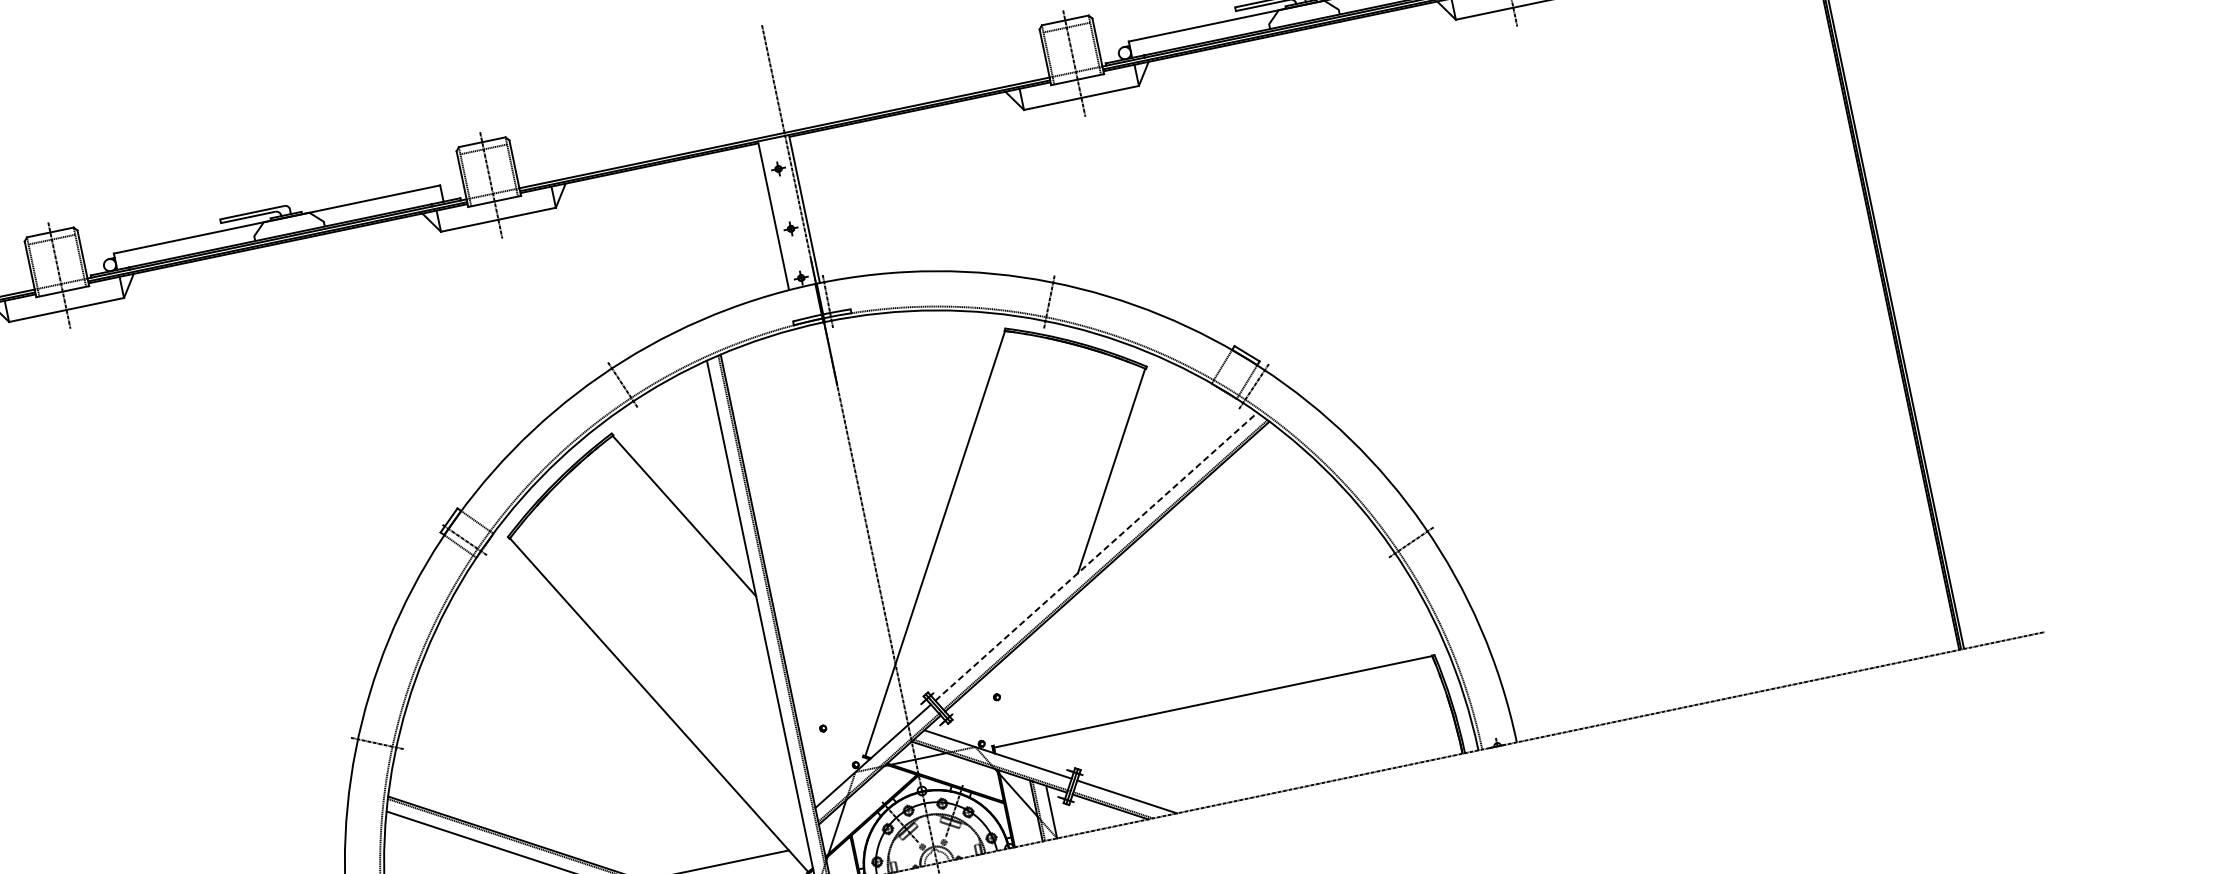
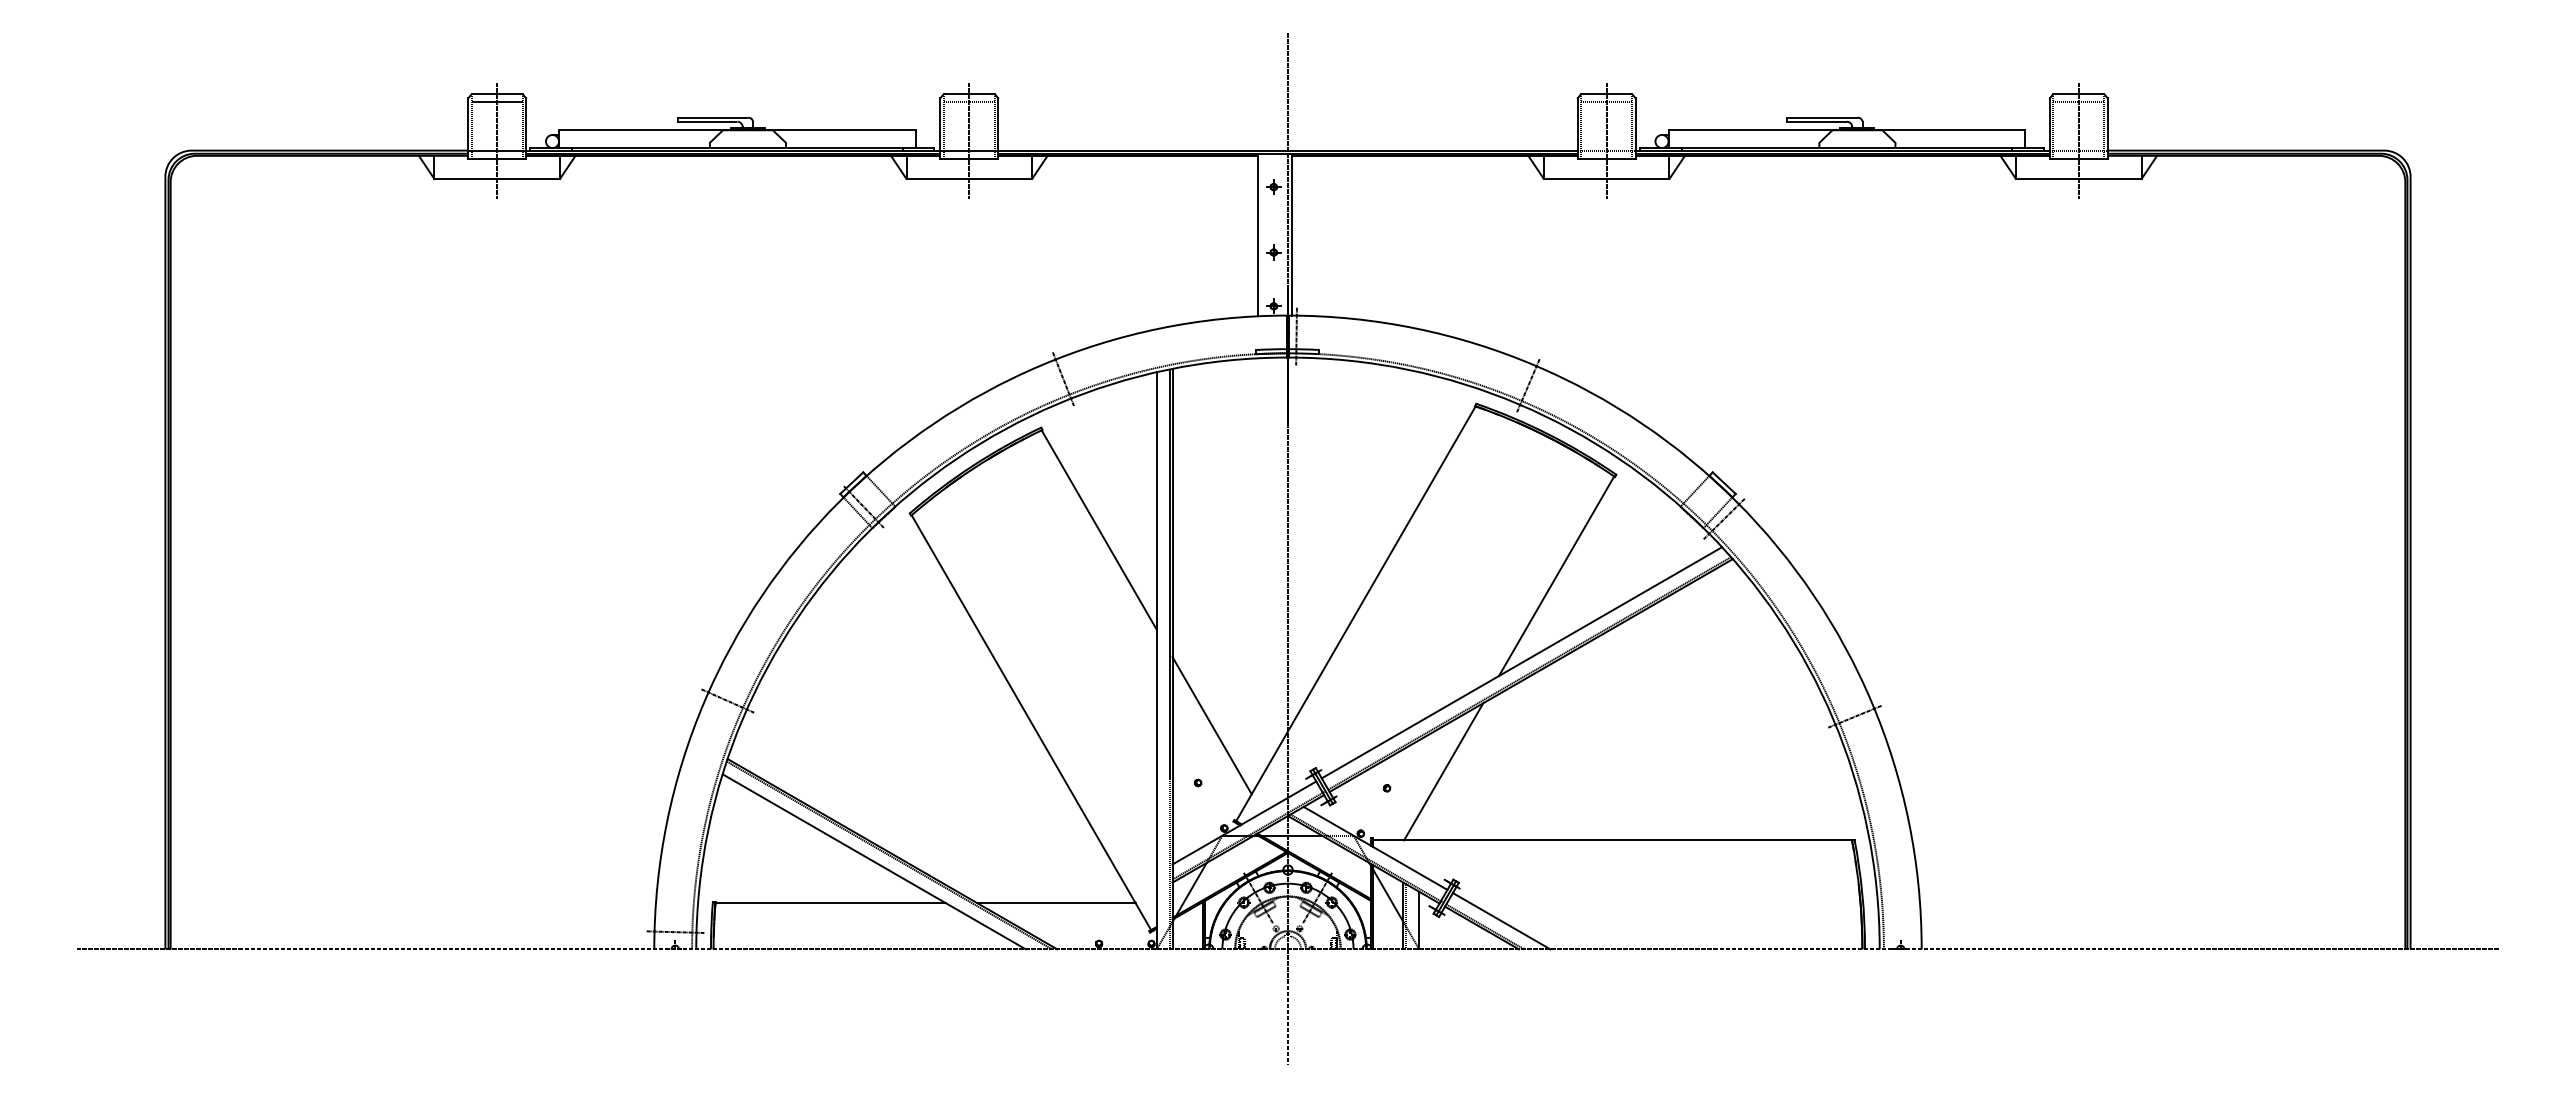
line: (1096, 556) -> (1522, 662), dashed -> solid
line: (1045, 671) -> (1443, 771), added
line: (824, 673) -> (1211, 725), added

